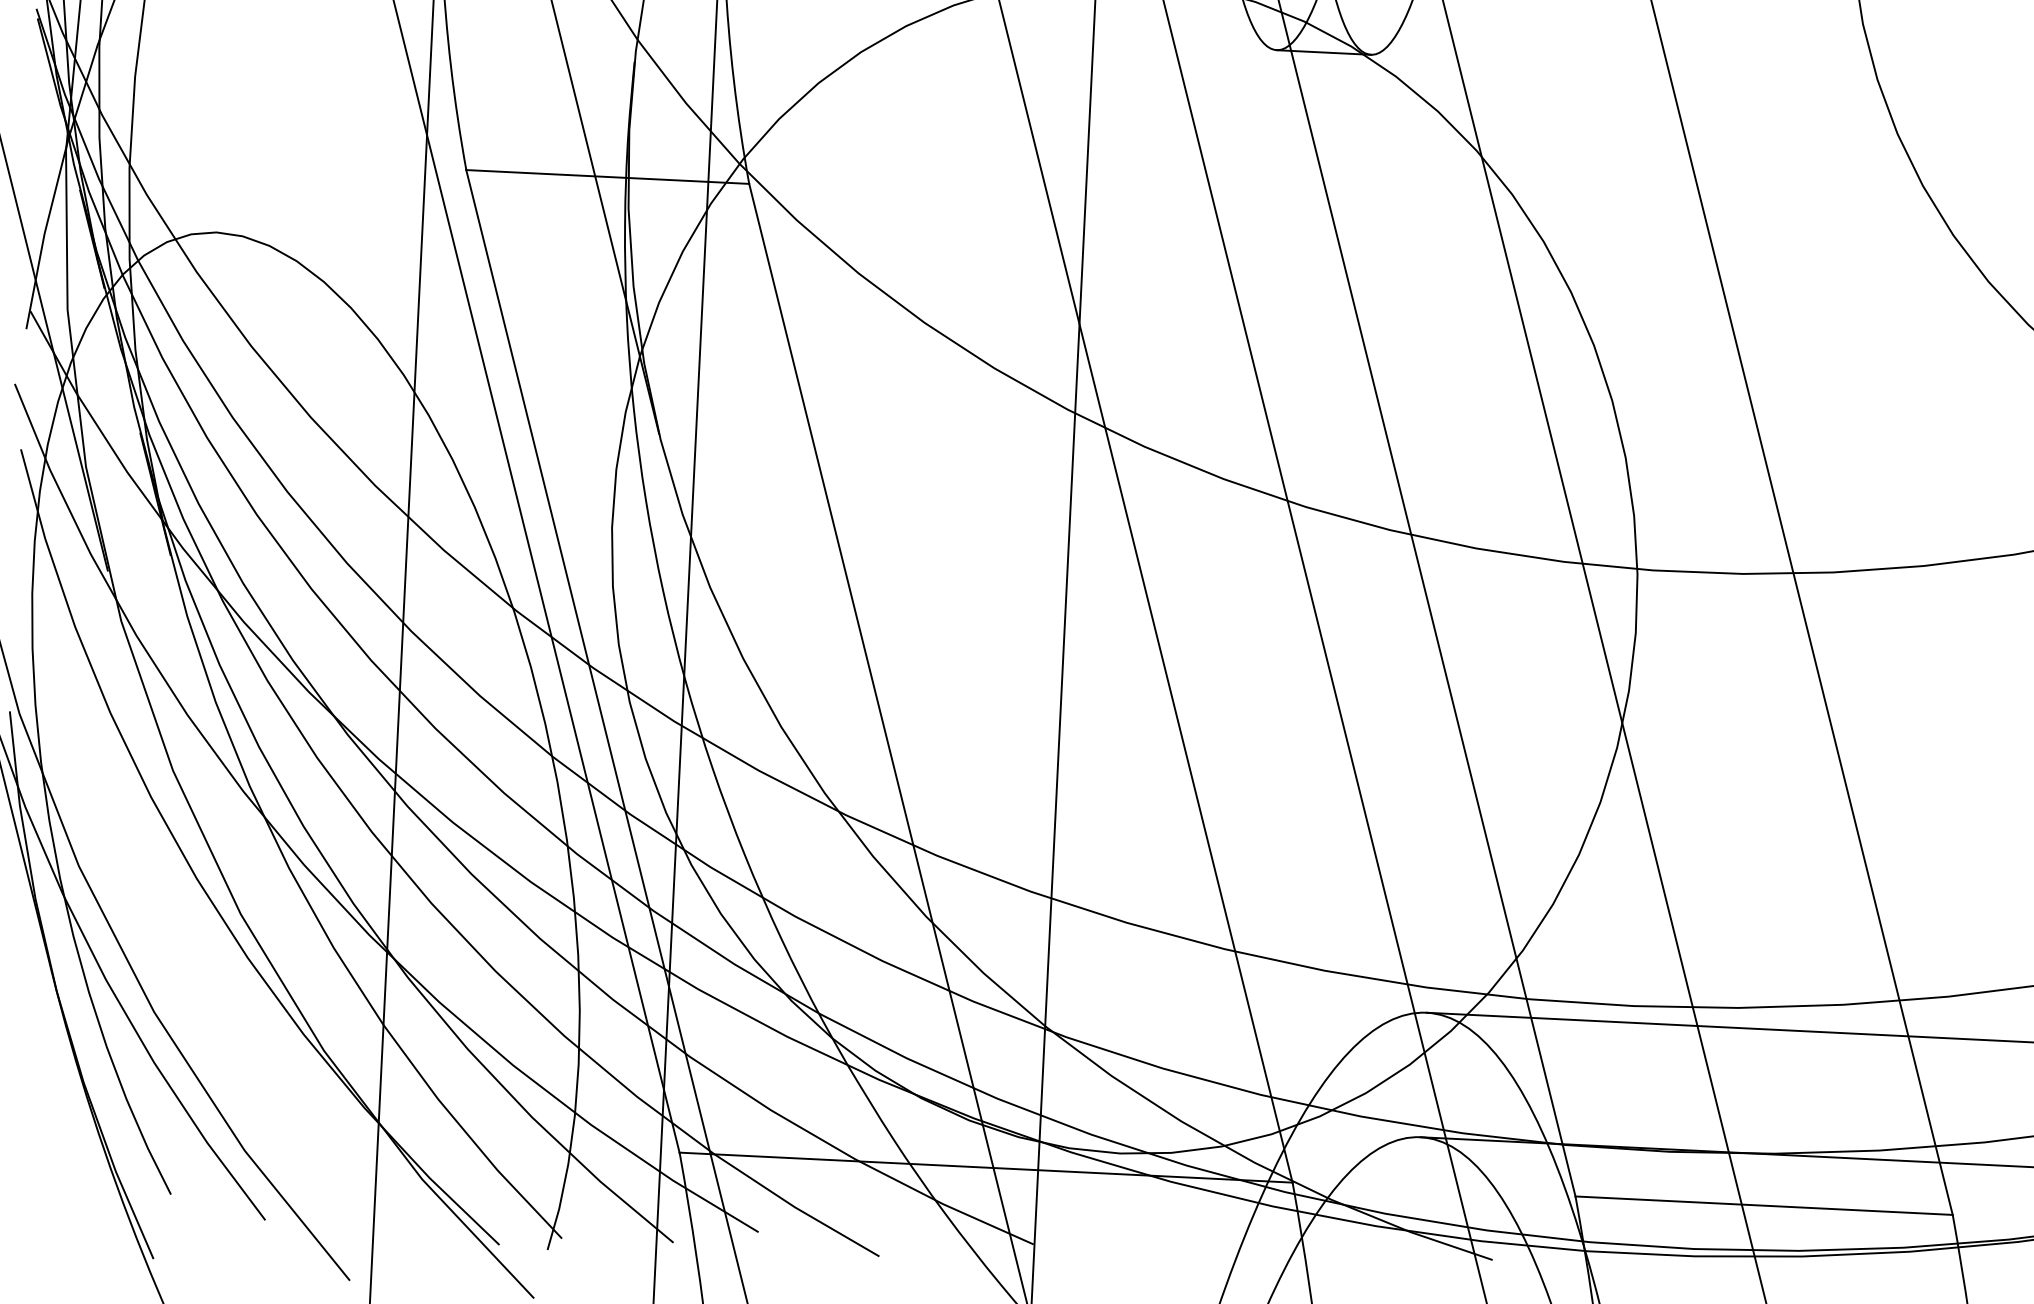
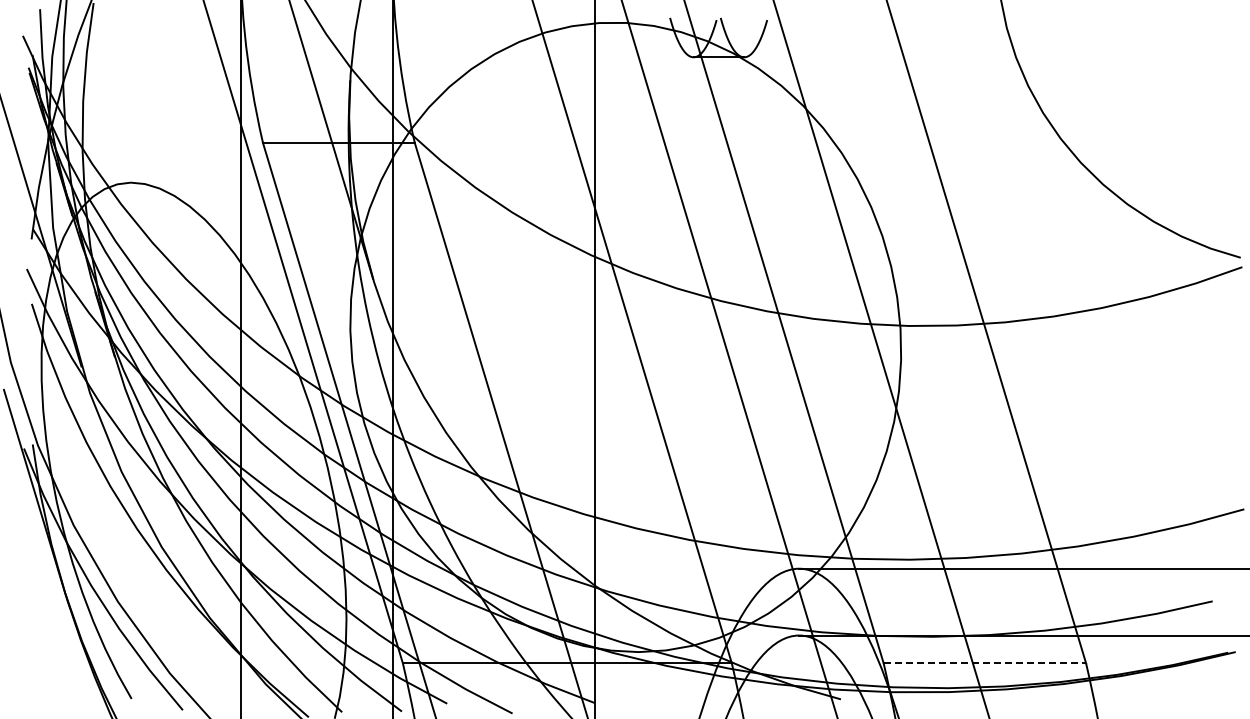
line: (1765, 1206) -> (985, 663), solid -> dashed

